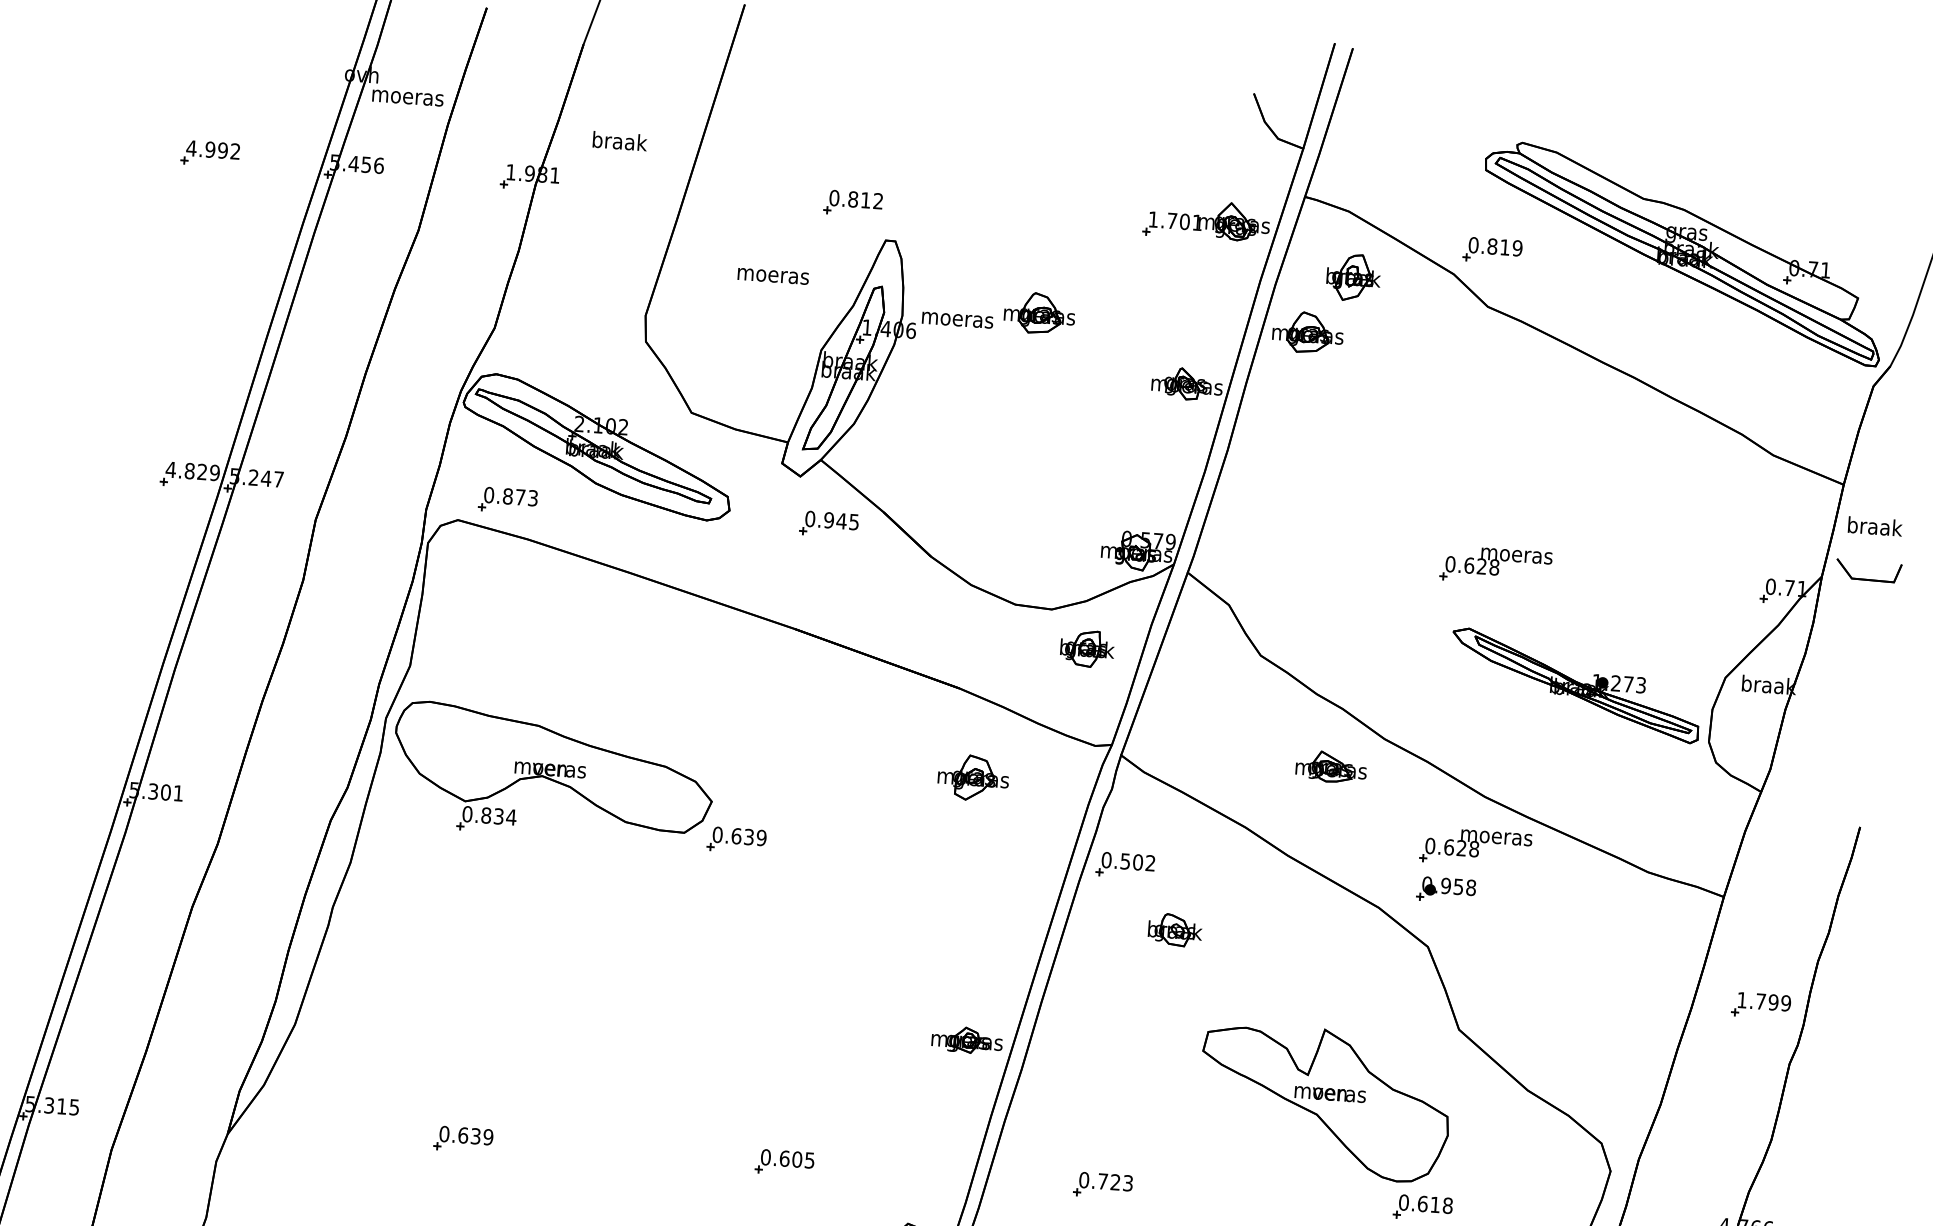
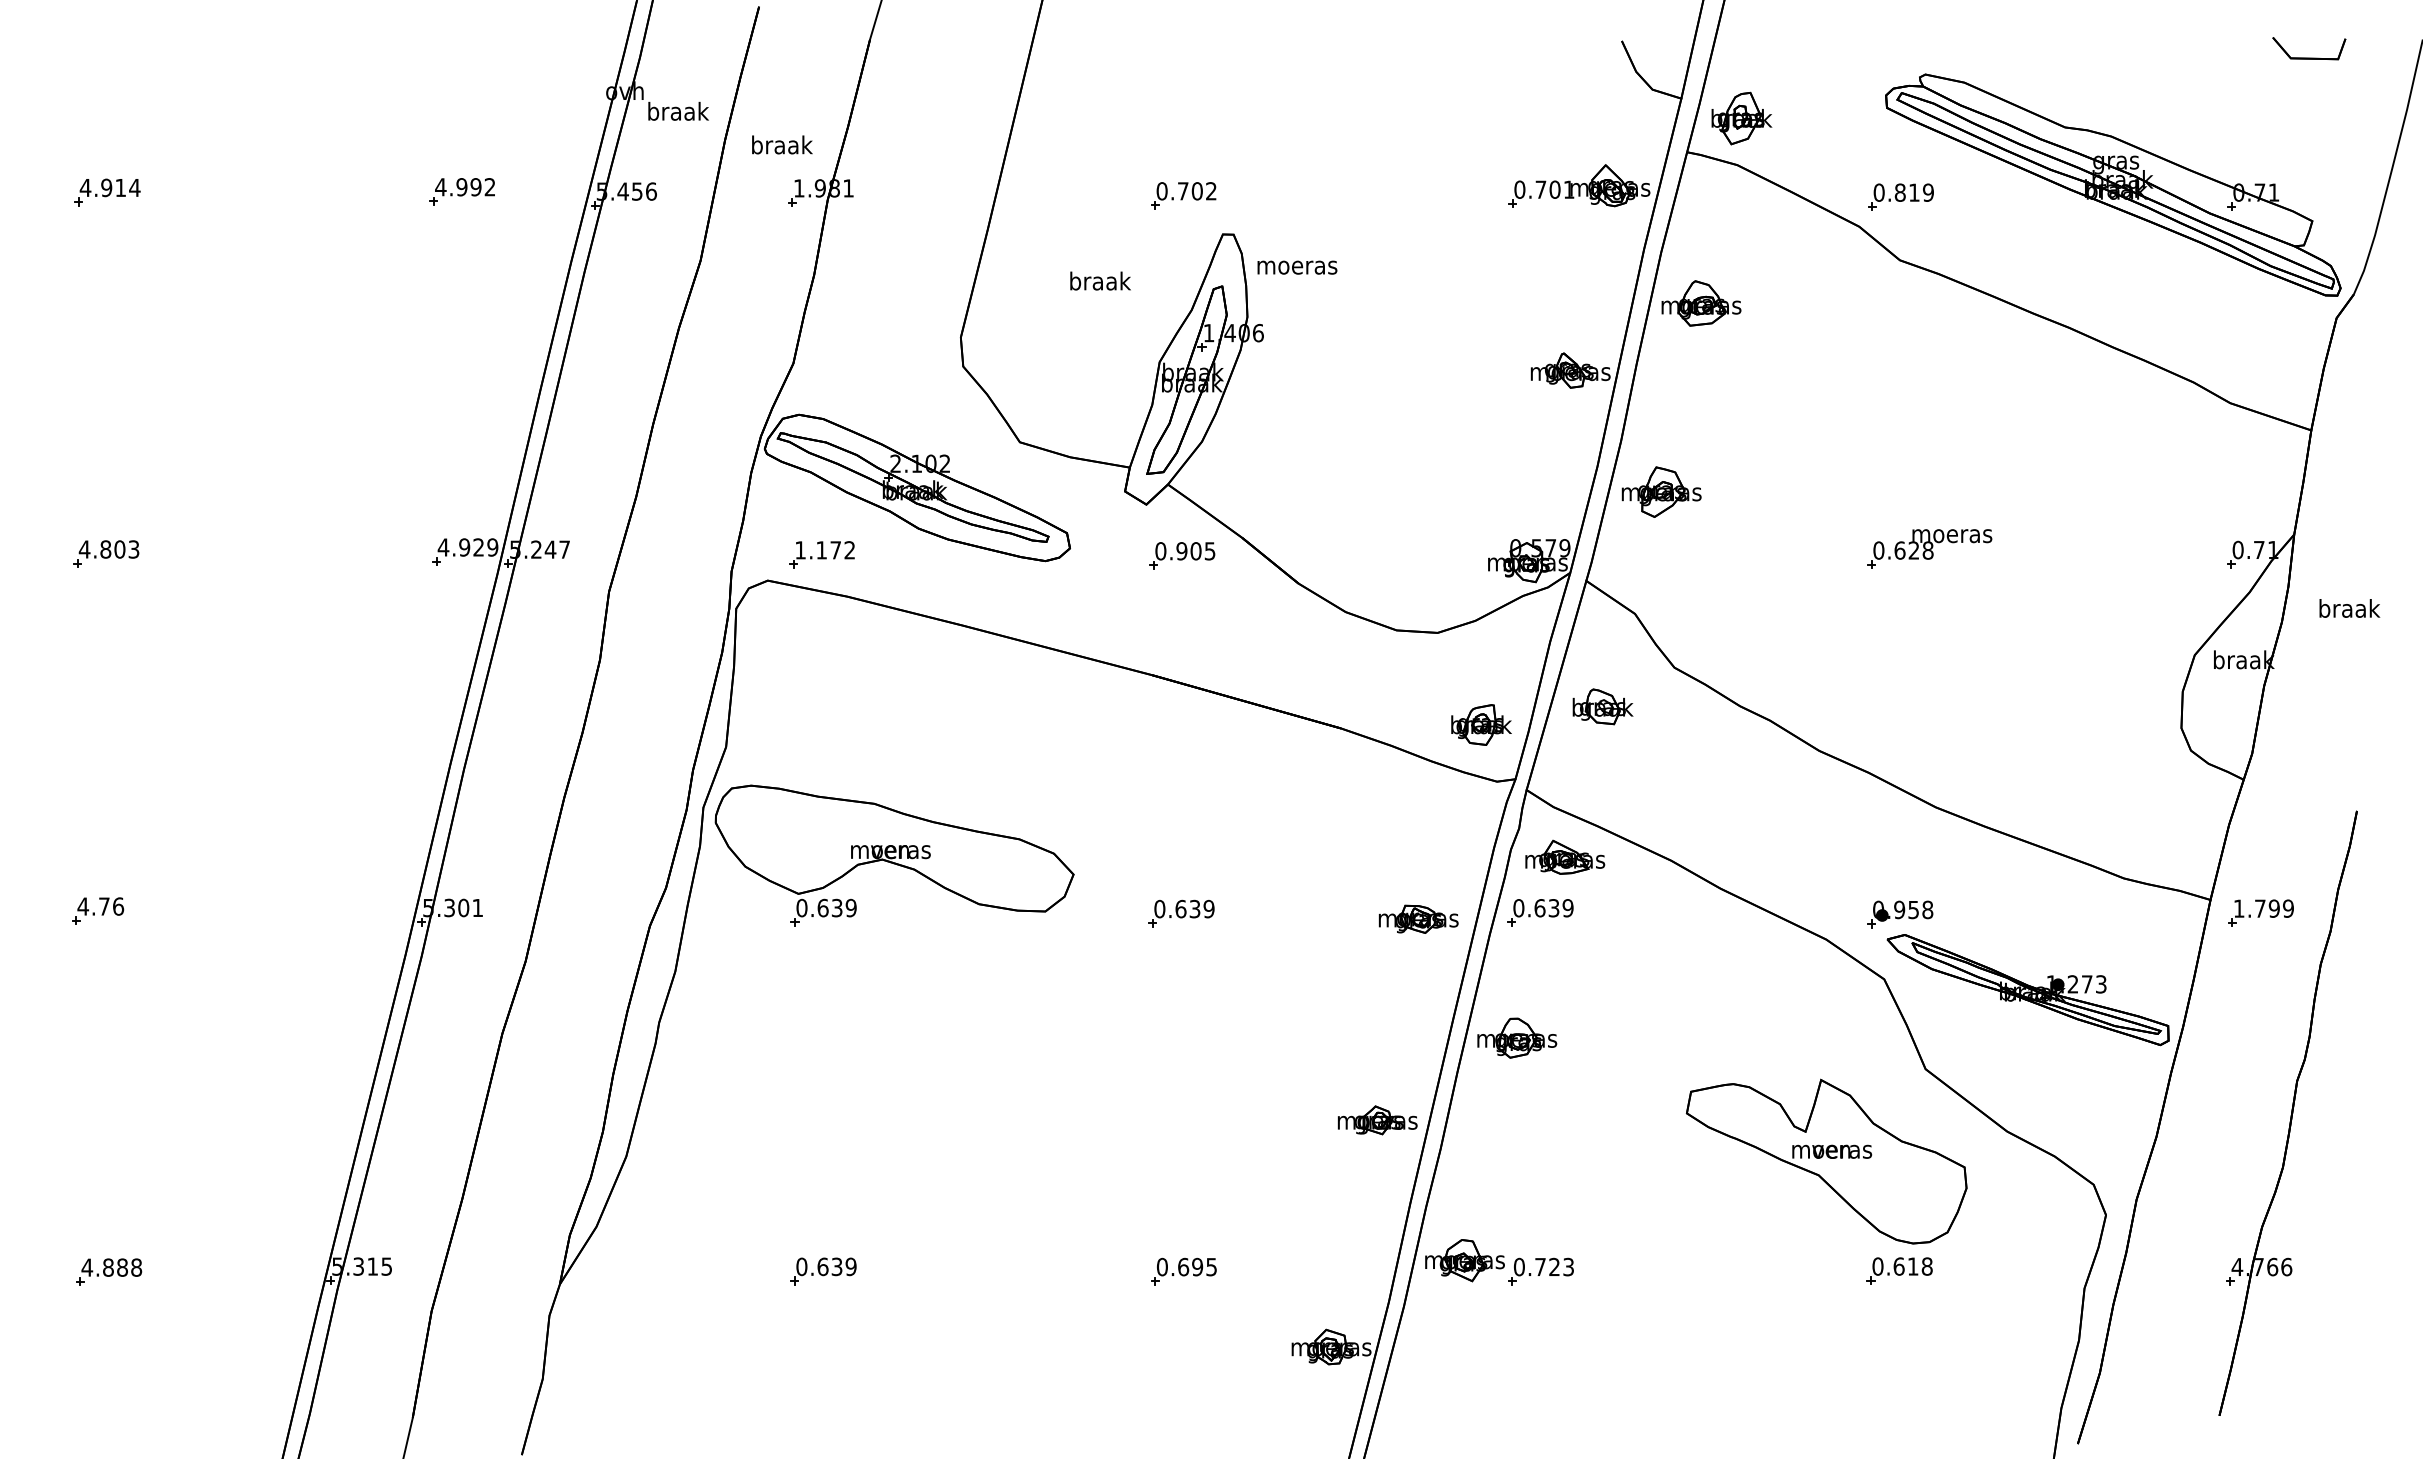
text: (408, 95) -> (678, 110), moeras -> braak
text: (620, 140) -> (782, 144), moved
text: (858, 200) -> (1189, 191), 0.812 -> 0.702
text: (1153, 219) -> (1519, 189), 1.701 -> 0.701
text: (773, 273) -> (1100, 280), moeras -> braak
part: (1353, 277) -> (1741, 118), moved
part: (1039, 313) -> (1400, 303), removed
text: (957, 320) -> (1297, 267), moved
text: (189, 471) -> (464, 547), 4.829 -> 4.929
text: (511, 496) -> (825, 550), 0.873 -> 1.172
text: (841, 521) -> (1195, 551), 0.945 -> 0.905
text: (1875, 526) -> (2349, 608), moved
part: (1868, 578) -> (2309, 57), moved
part: (1087, 648) -> (1481, 724), moved
part: (1574, 686) -> (2027, 990), moved
part: (1331, 766) -> (1565, 856), moved
part: (973, 777) -> (1661, 491), moved
text: (499, 815) -> (837, 907), 0.834 -> 0.639
part: (736, 840) -> (1181, 913), moved
part: (1475, 847) -> (1929, 864), removed
part: (1016, 862) -> (1418, 918), added
text: (1137, 862) -> (1553, 908), 0.502 -> 0.639
part: (1174, 929) -> (1602, 706), moved
part: (1097, 975) -> (1517, 1037), added
part: (1760, 1004) -> (2260, 912), moved
part: (1324, 1102) -> (1826, 1161), moved
text: (797, 1159) -> (1197, 1267), 0.605 -> 0.695
part: (1035, 1170) -> (1464, 1260), added

